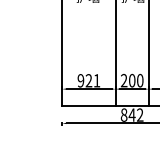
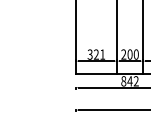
text: (80, 80) -> (89, 54), 921 -> 321

